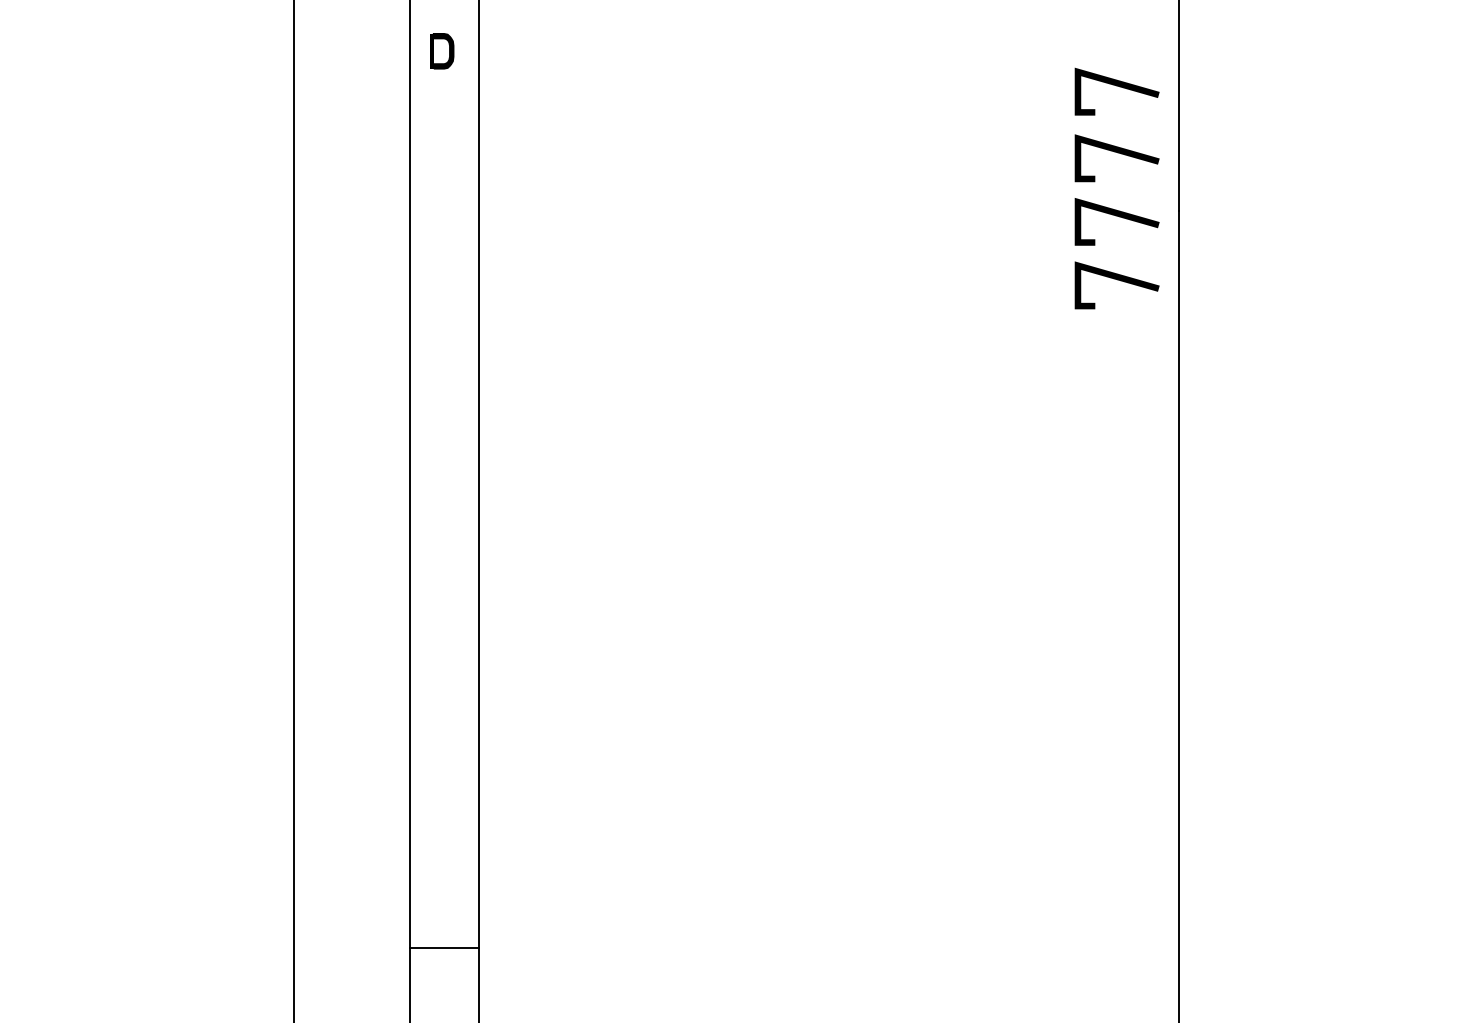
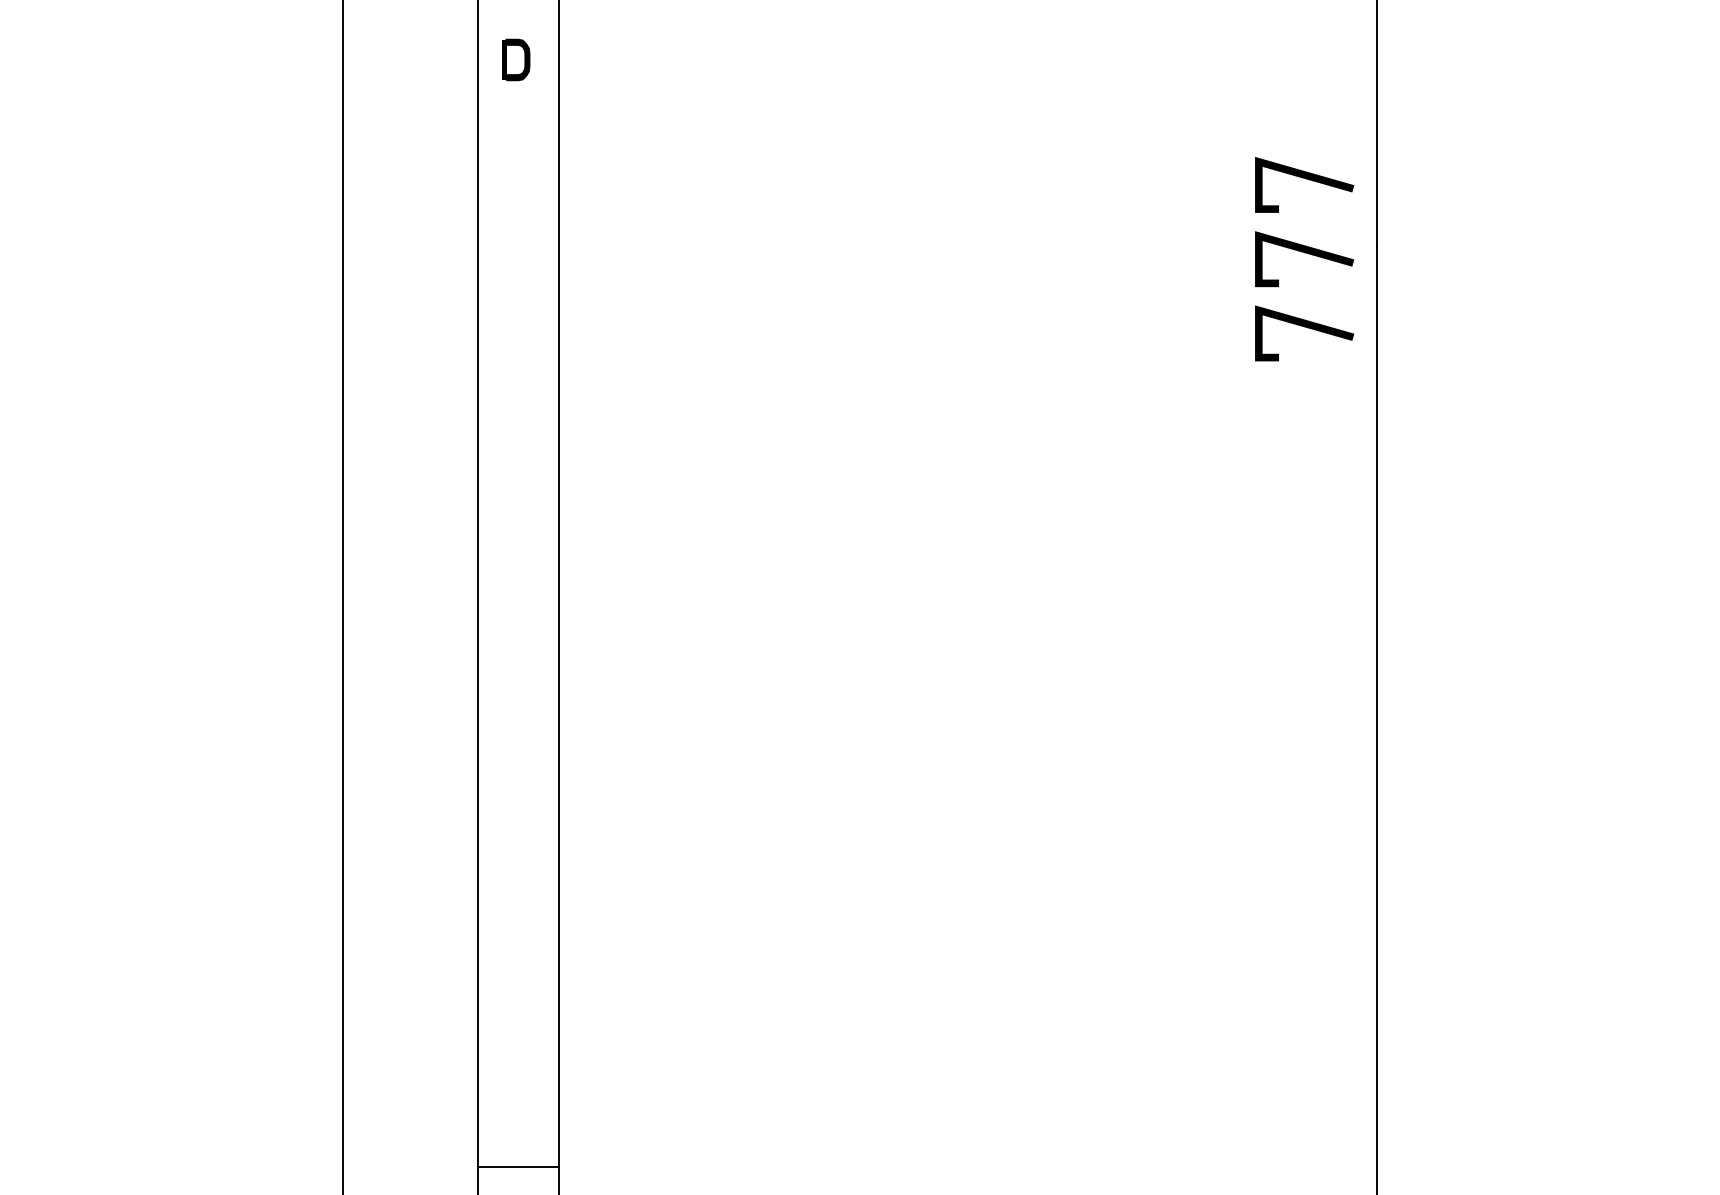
line: (1117, 86) -> (1305, 101), removed
line: (444, 948) -> (518, 1166), moved

